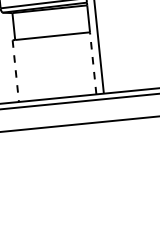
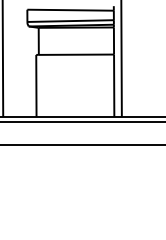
line: (93, 63) -> (114, 85), dashed -> solid
line: (15, 71) -> (36, 86), dashed -> solid

